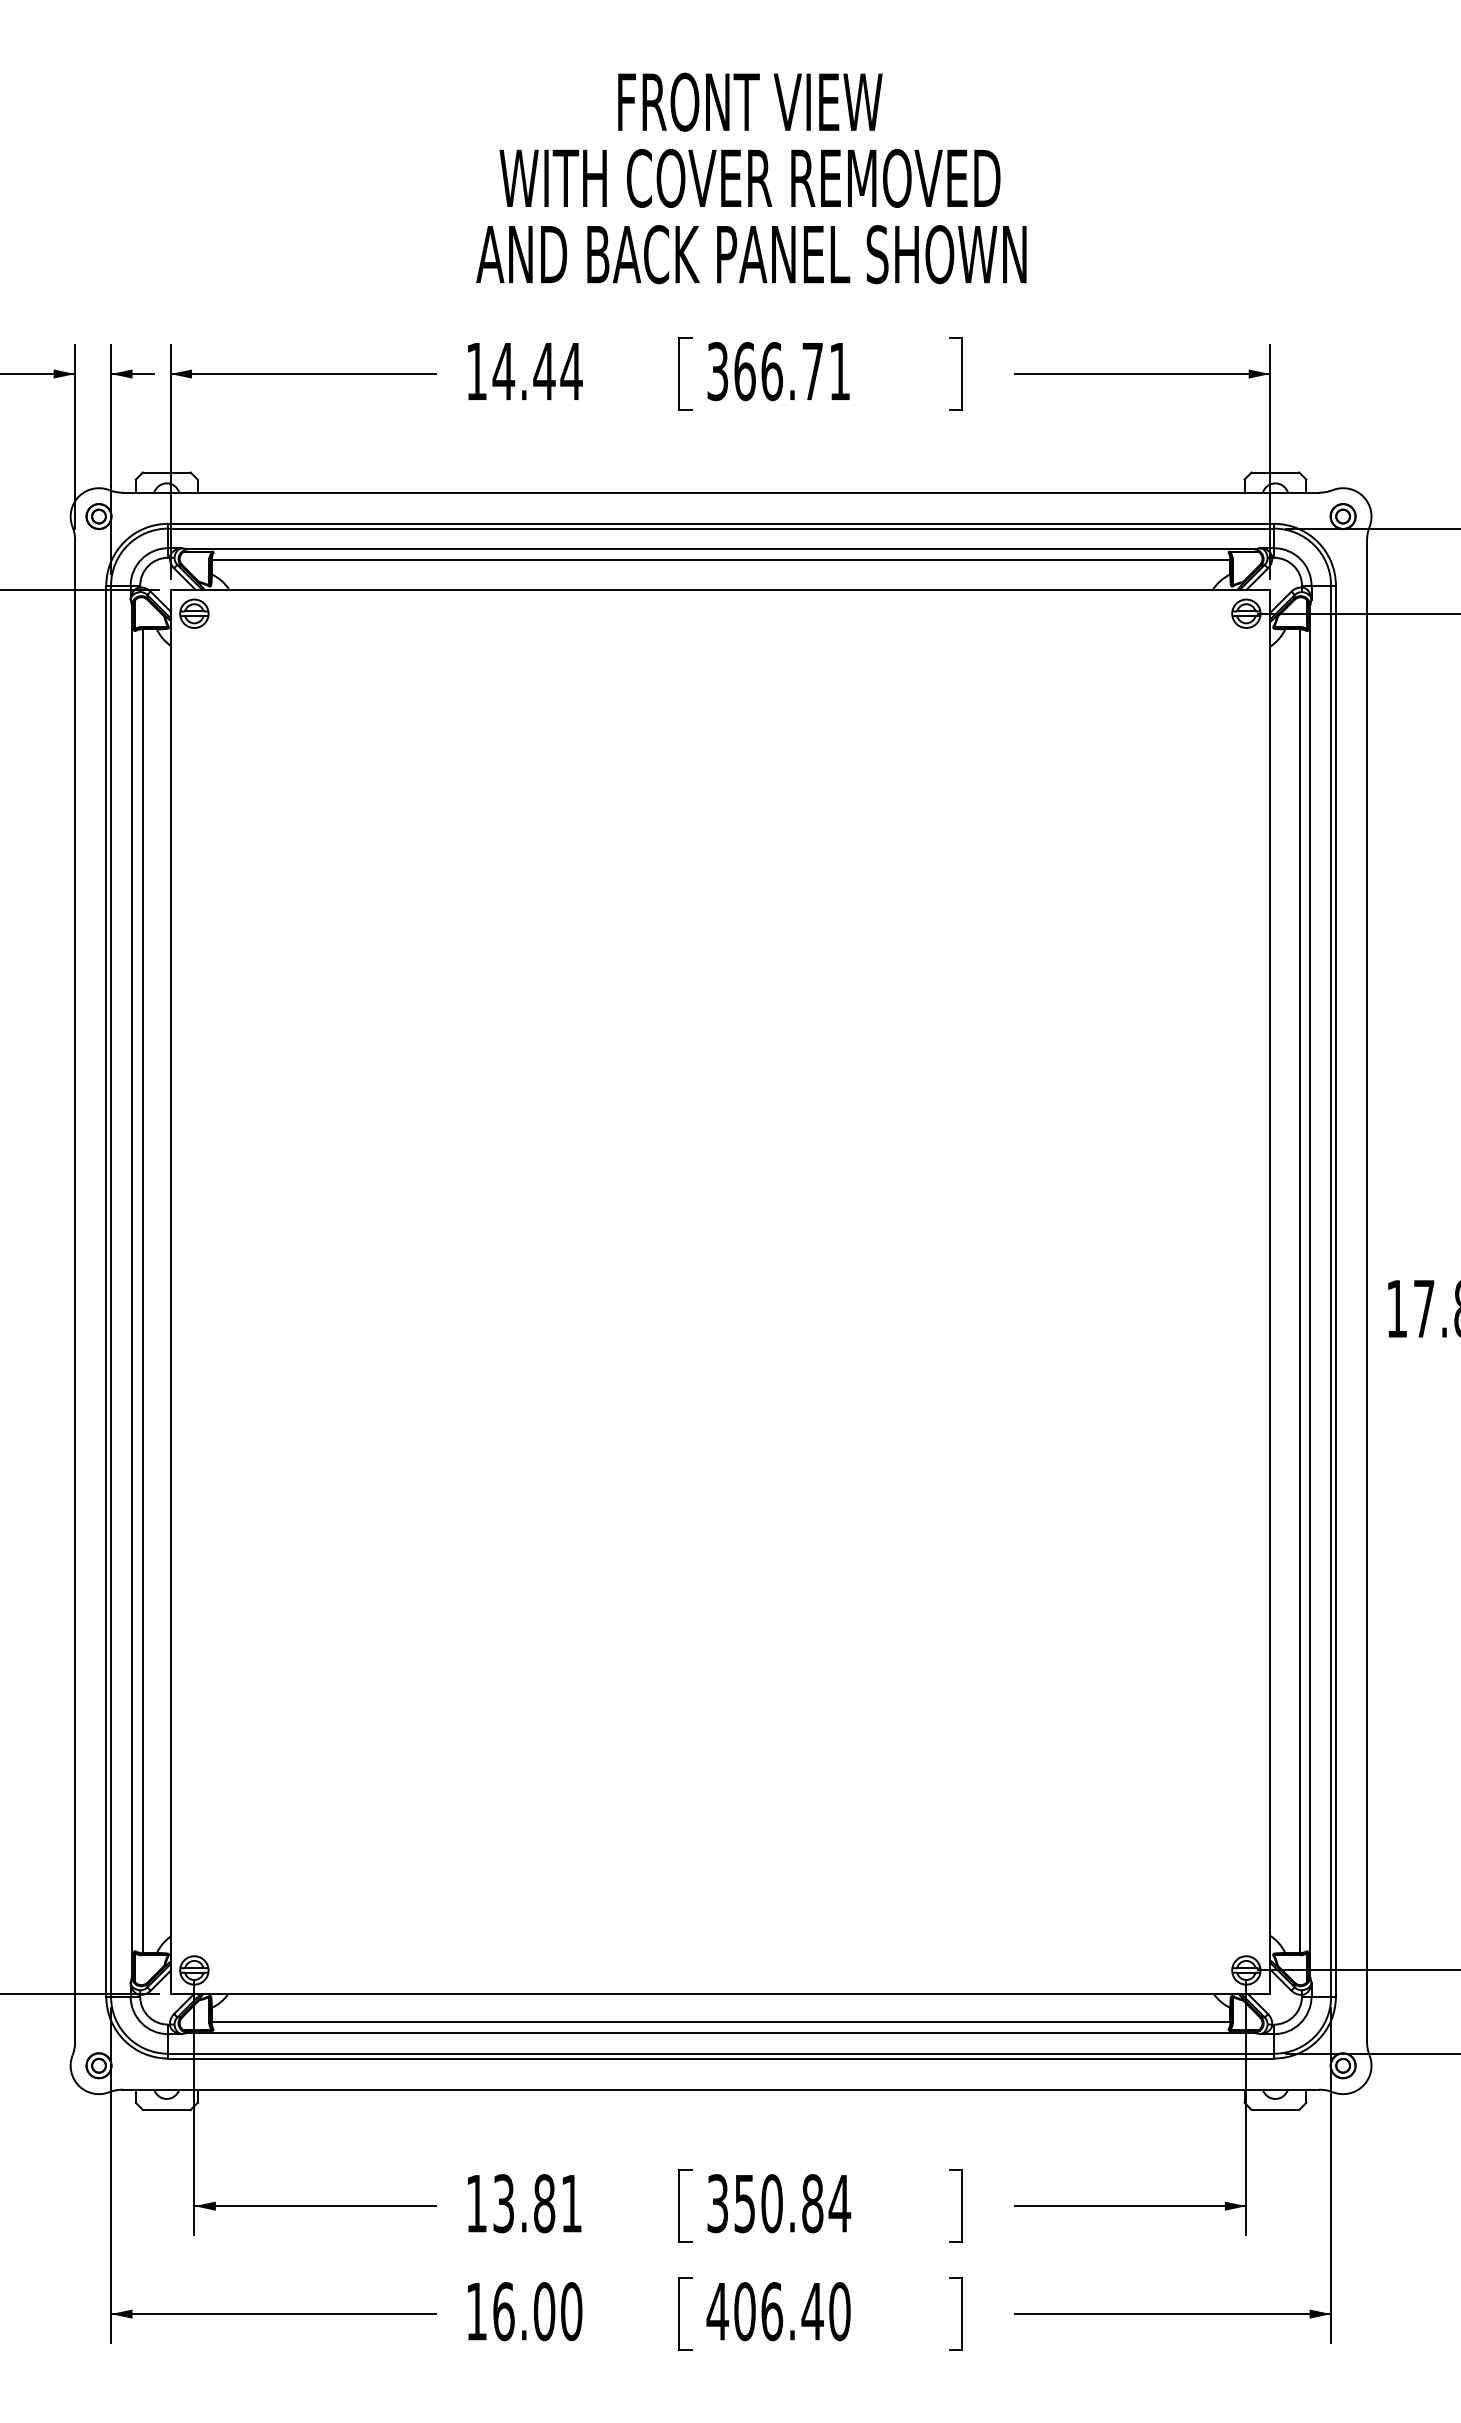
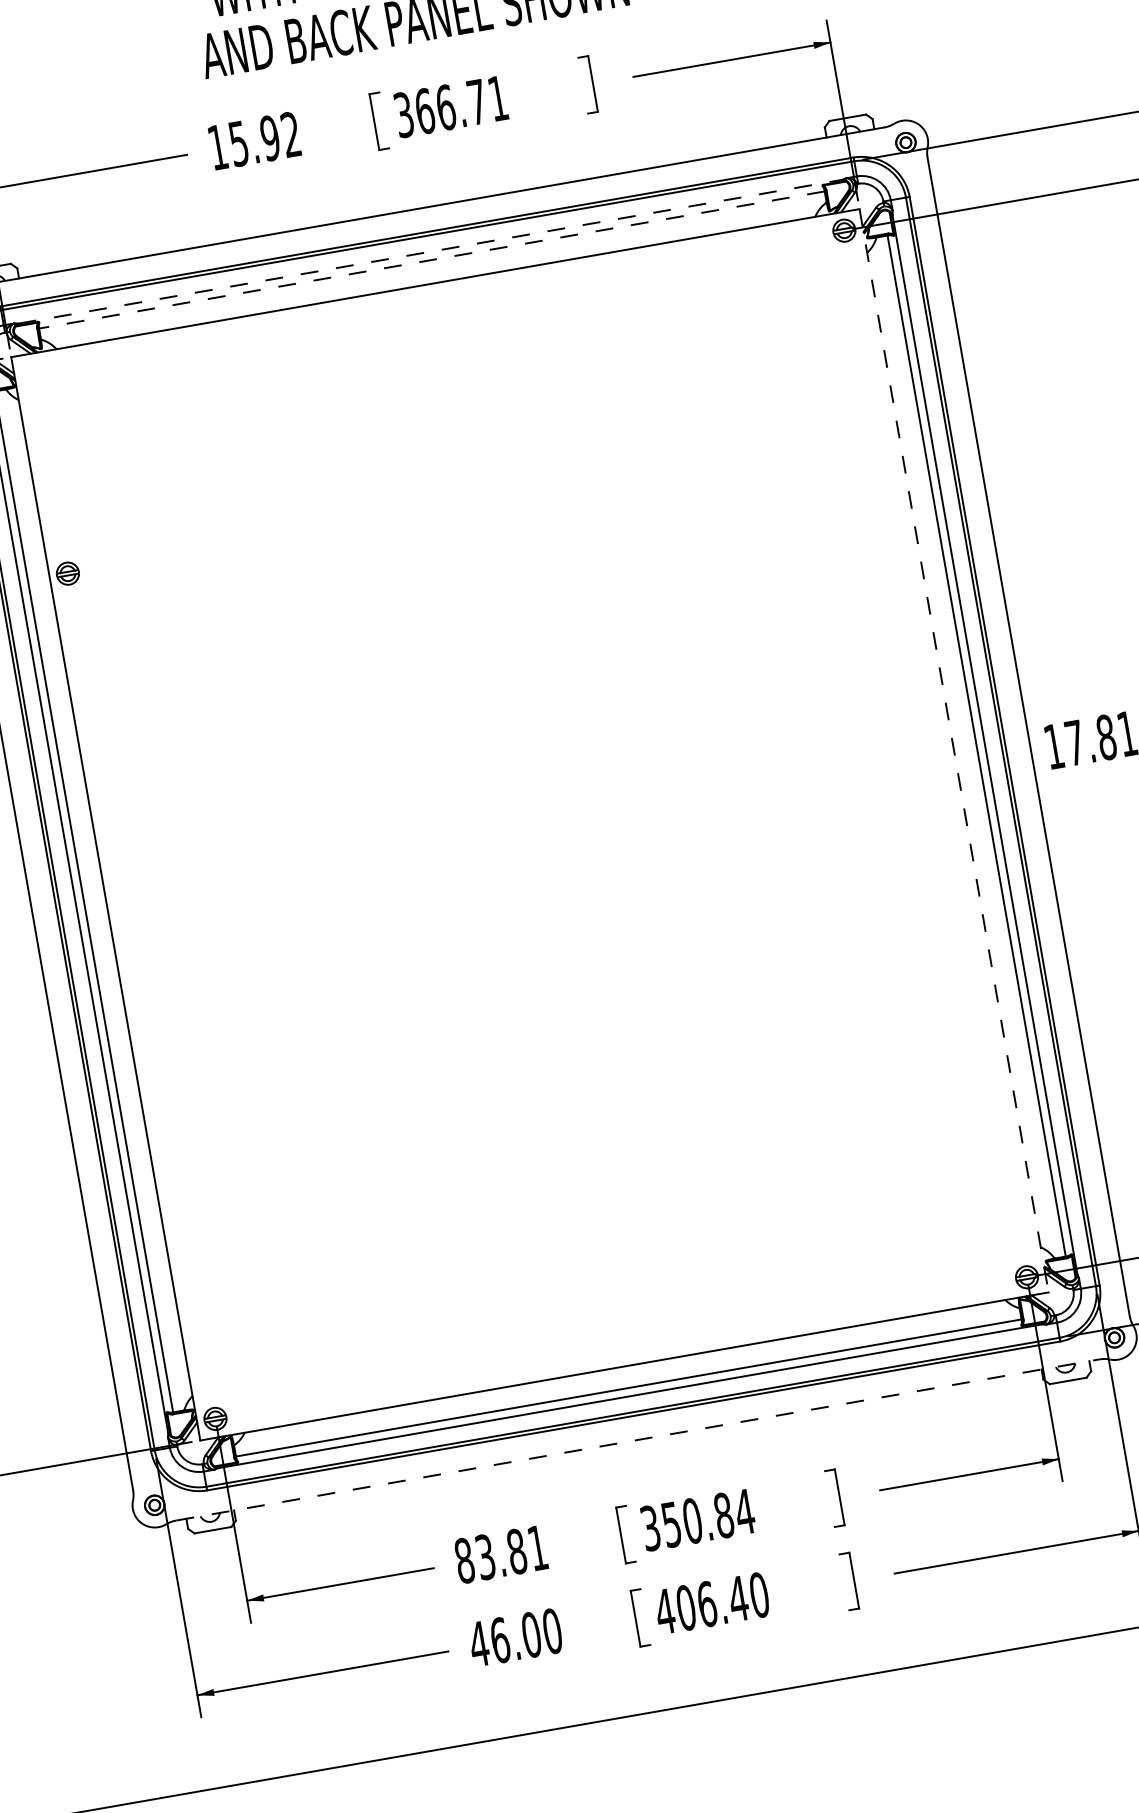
text: (537, 371) -> (264, 139), 14.44 -> 15.92
line: (721, 549) -> (430, 251), solid -> dashed
line: (720, 560) -> (431, 260), solid -> dashed
part: (194, 613) -> (68, 573), moved
line: (1270, 1292) -> (954, 751), solid -> dashed
line: (721, 2089) -> (638, 1439), solid -> dashed
text: (476, 2203) -> (464, 1560), 13.81 -> 83.81
text: (476, 2311) -> (479, 1644), 16.00 -> 46.00

